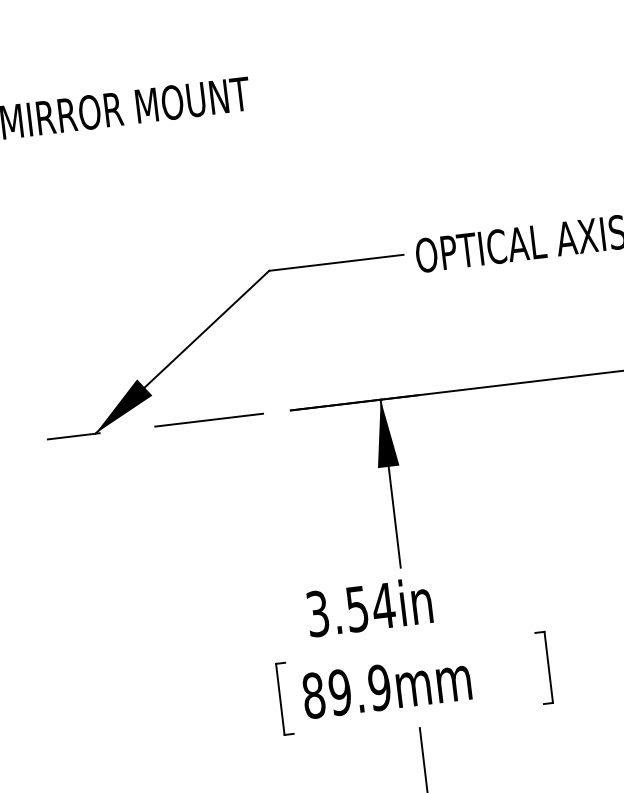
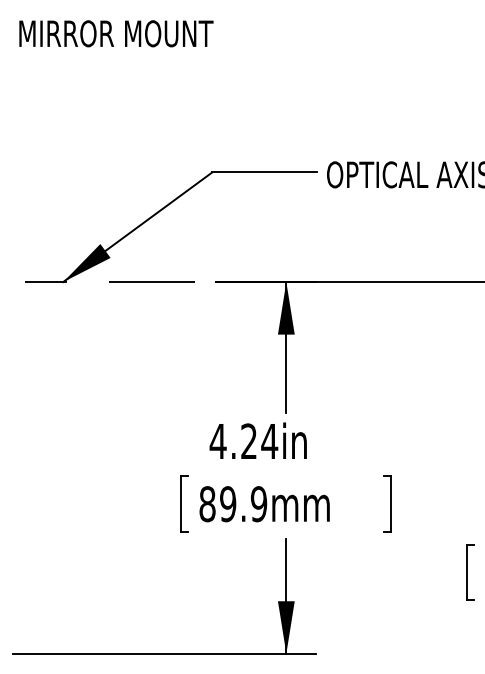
text: (336, 611) -> (232, 441), 3.54in -> 4.24in

